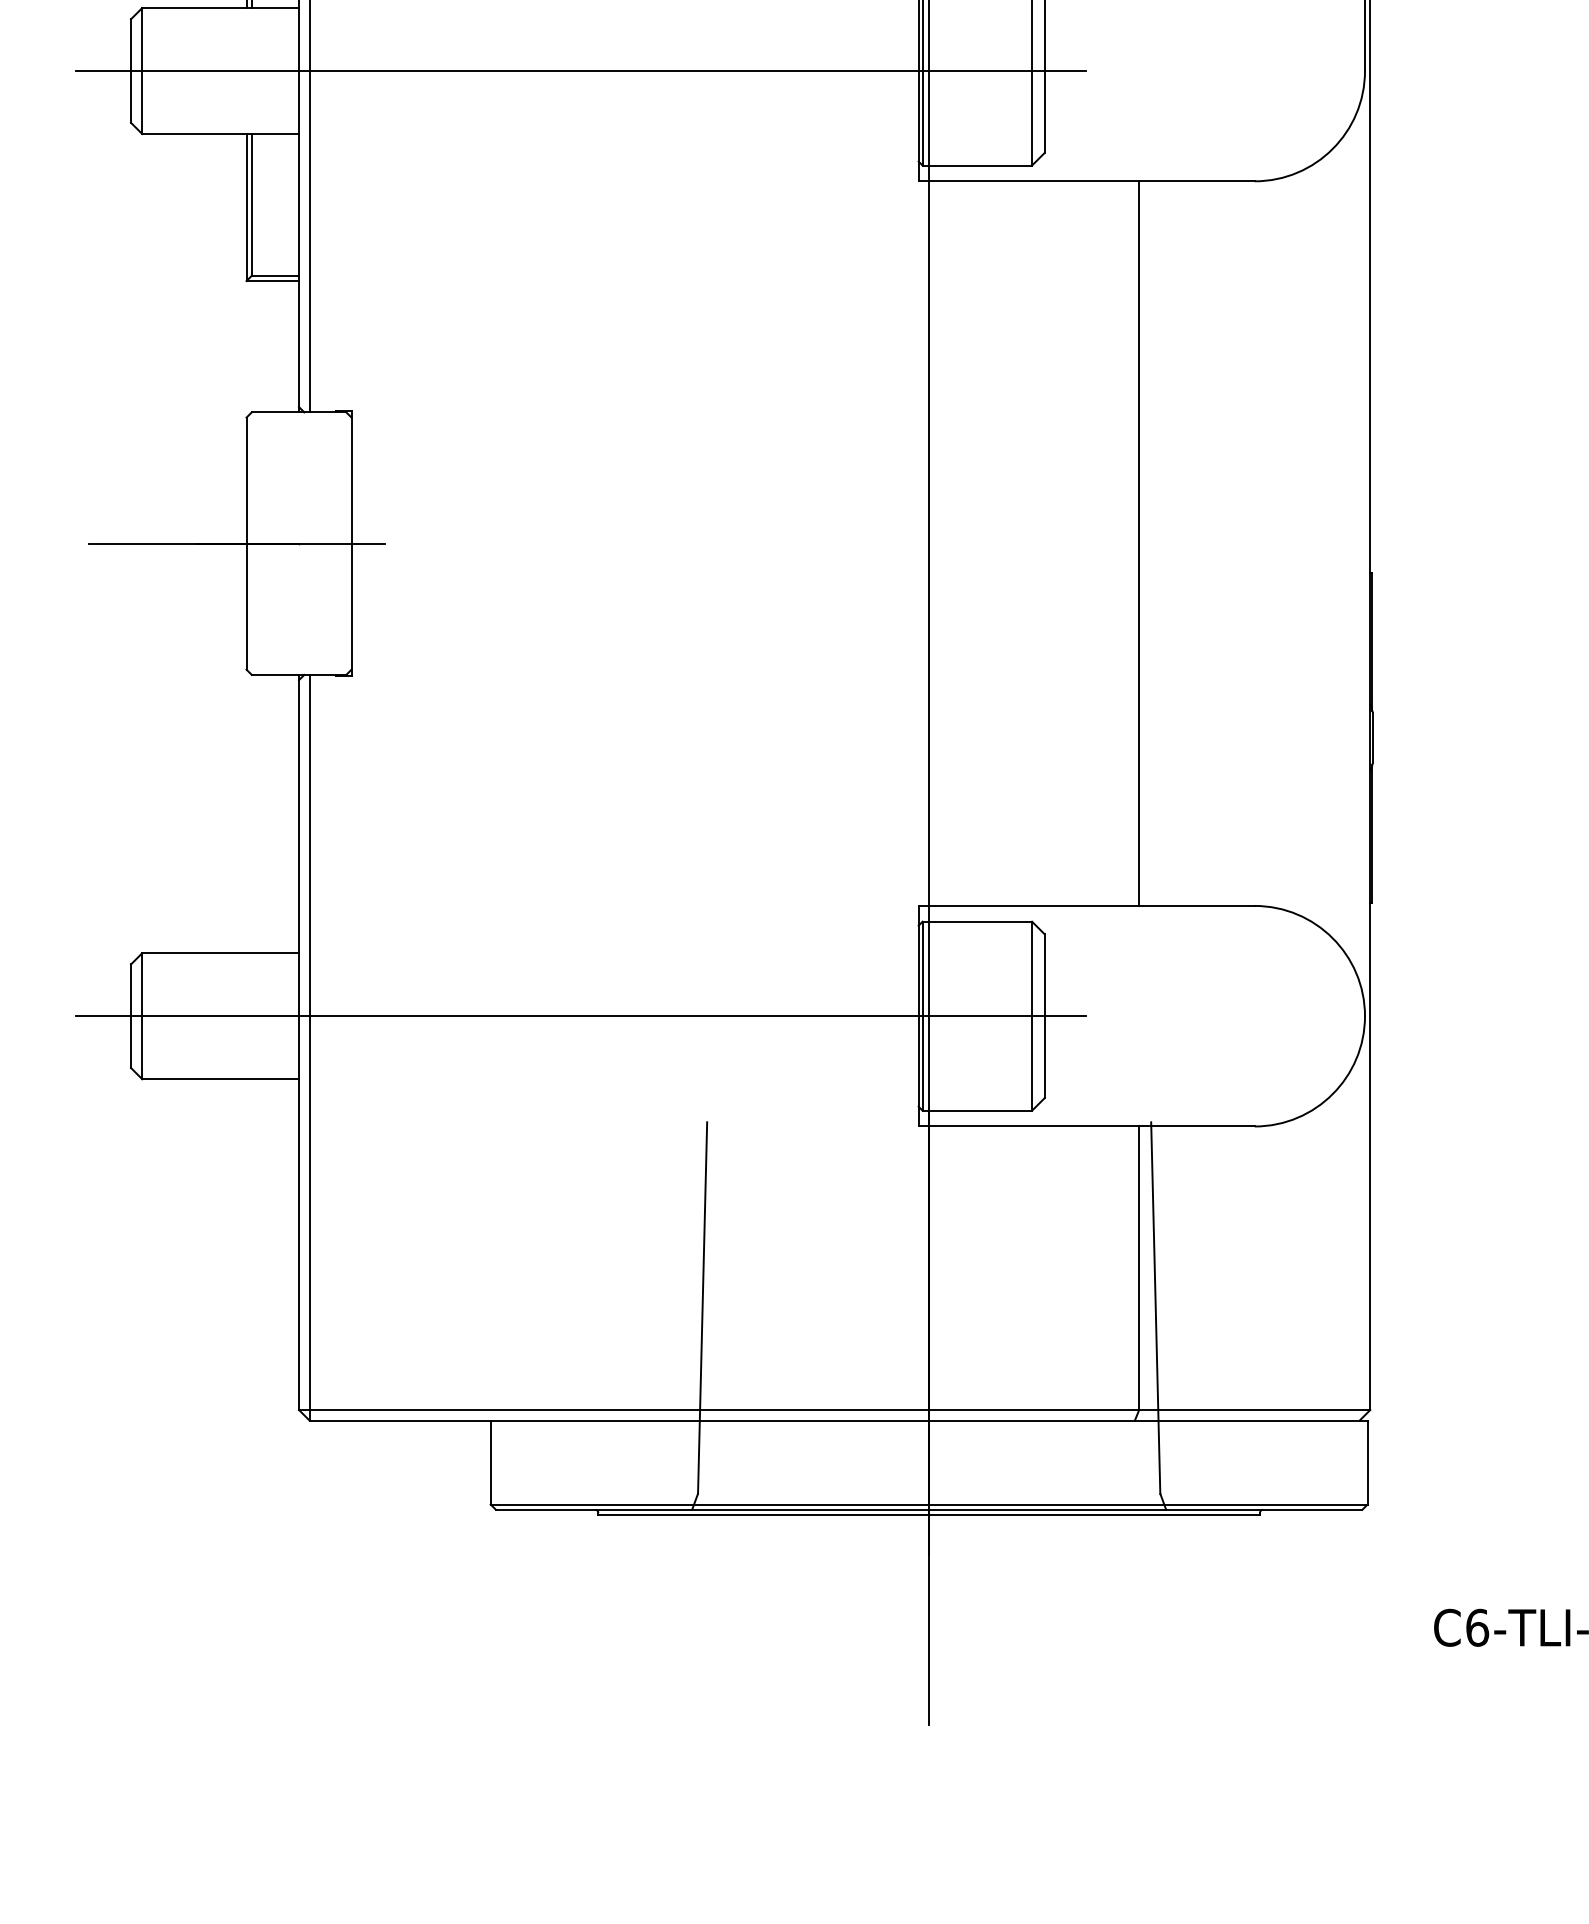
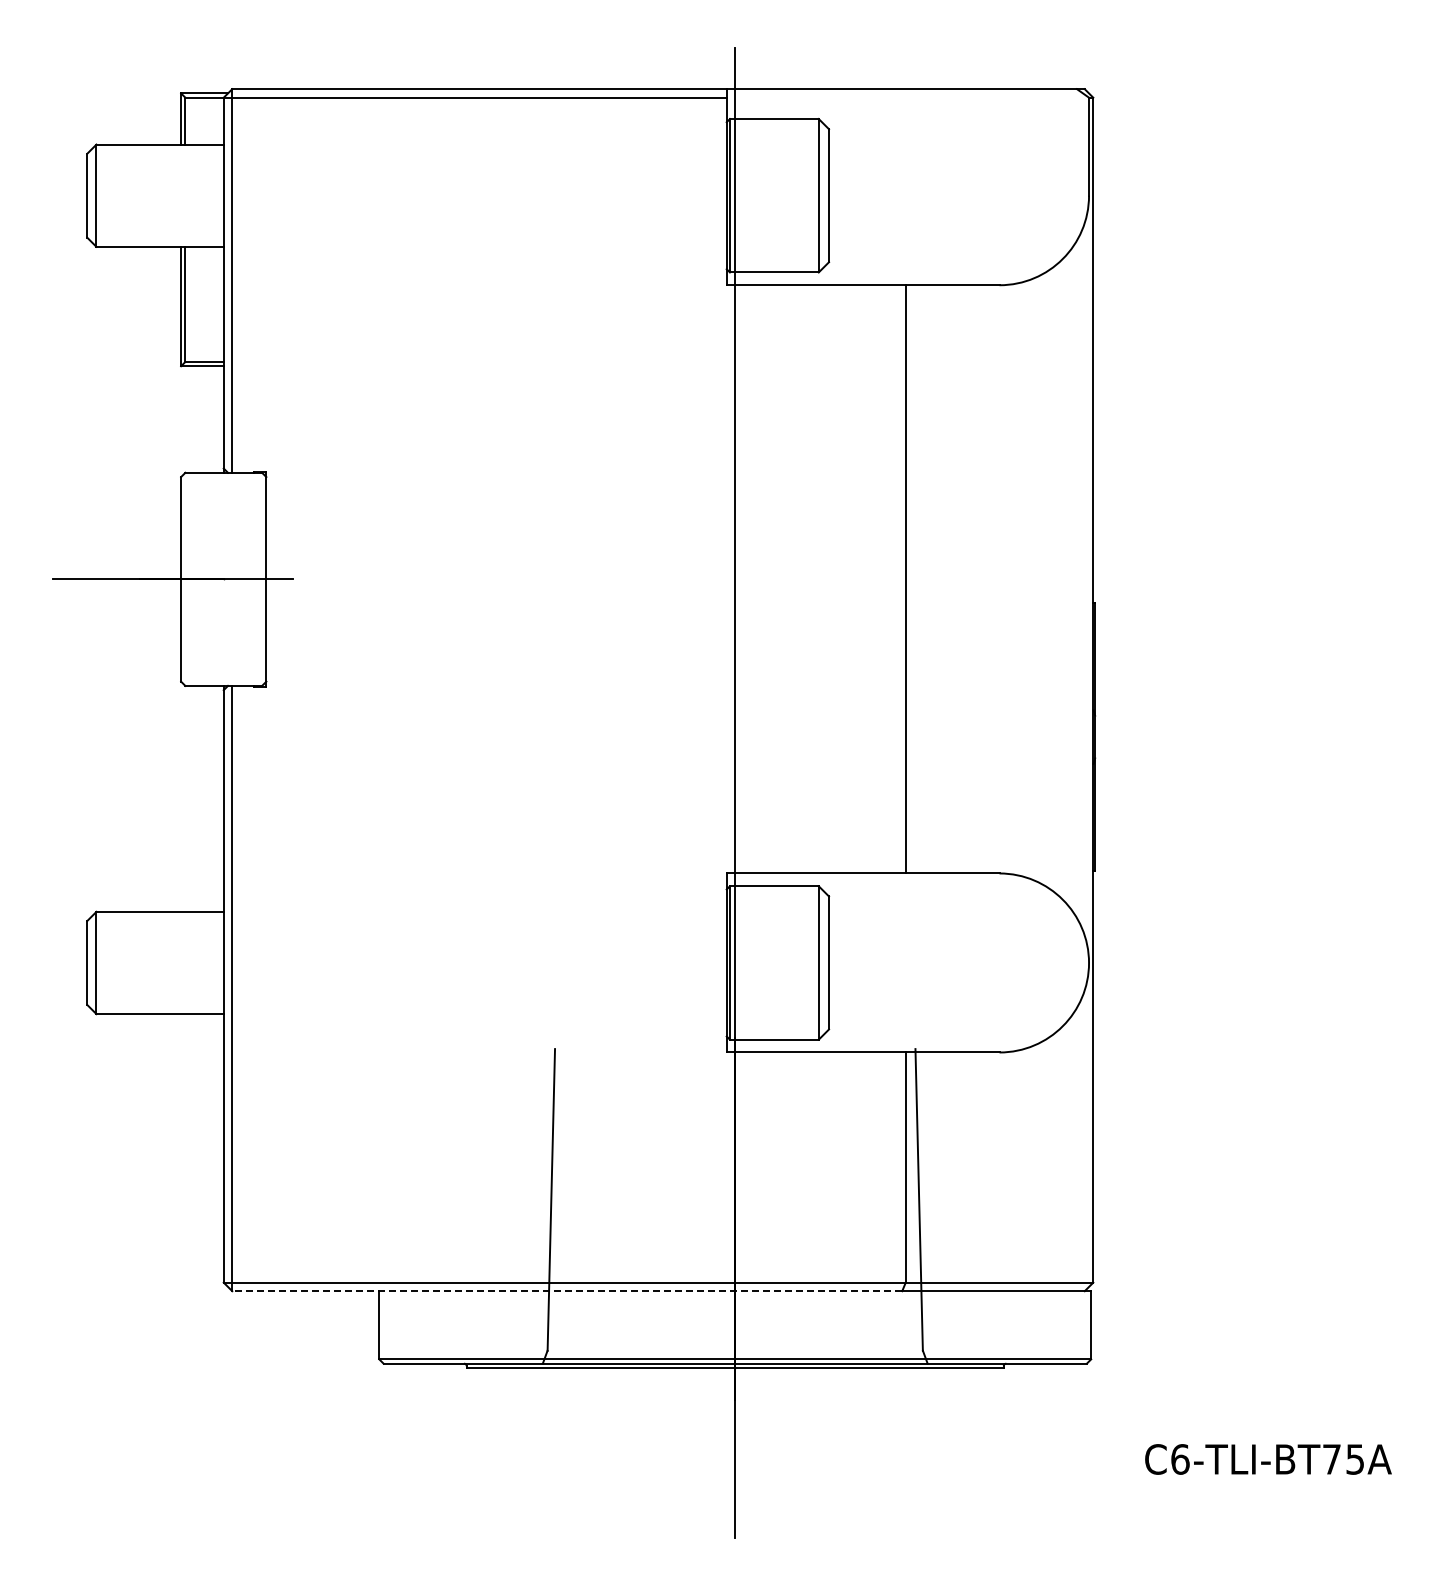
line: (580, 70) -> (452, 195), removed
line: (580, 1015) -> (452, 962), removed
line: (722, 1420) -> (567, 1291), solid -> dashed

